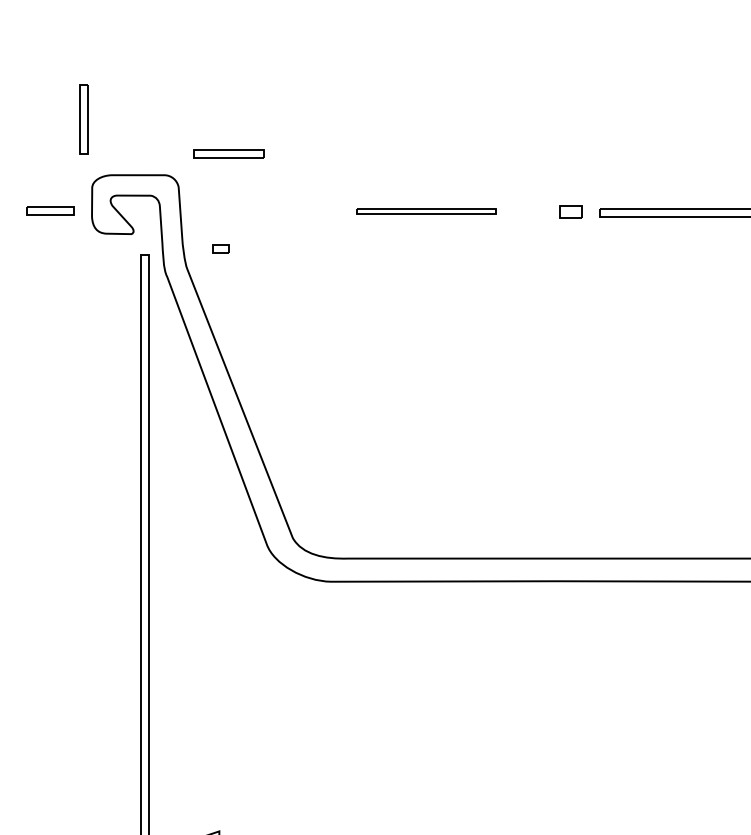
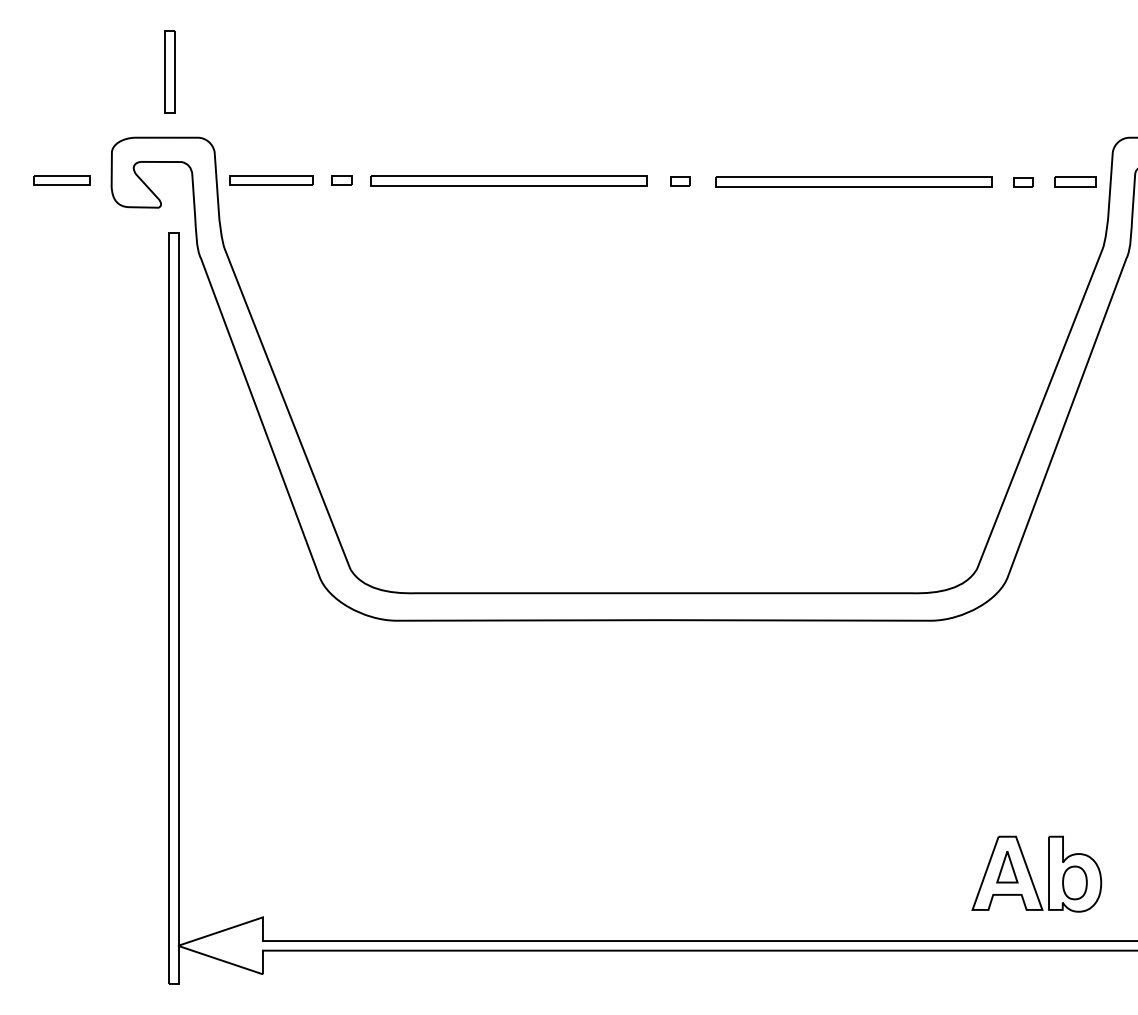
part: (83, 119) -> (169, 71), moved
part: (229, 154) -> (271, 180), moved
part: (425, 211) -> (508, 180), size x1.67
part: (570, 212) -> (680, 181), size x0.71
part: (220, 249) -> (341, 180), moved

